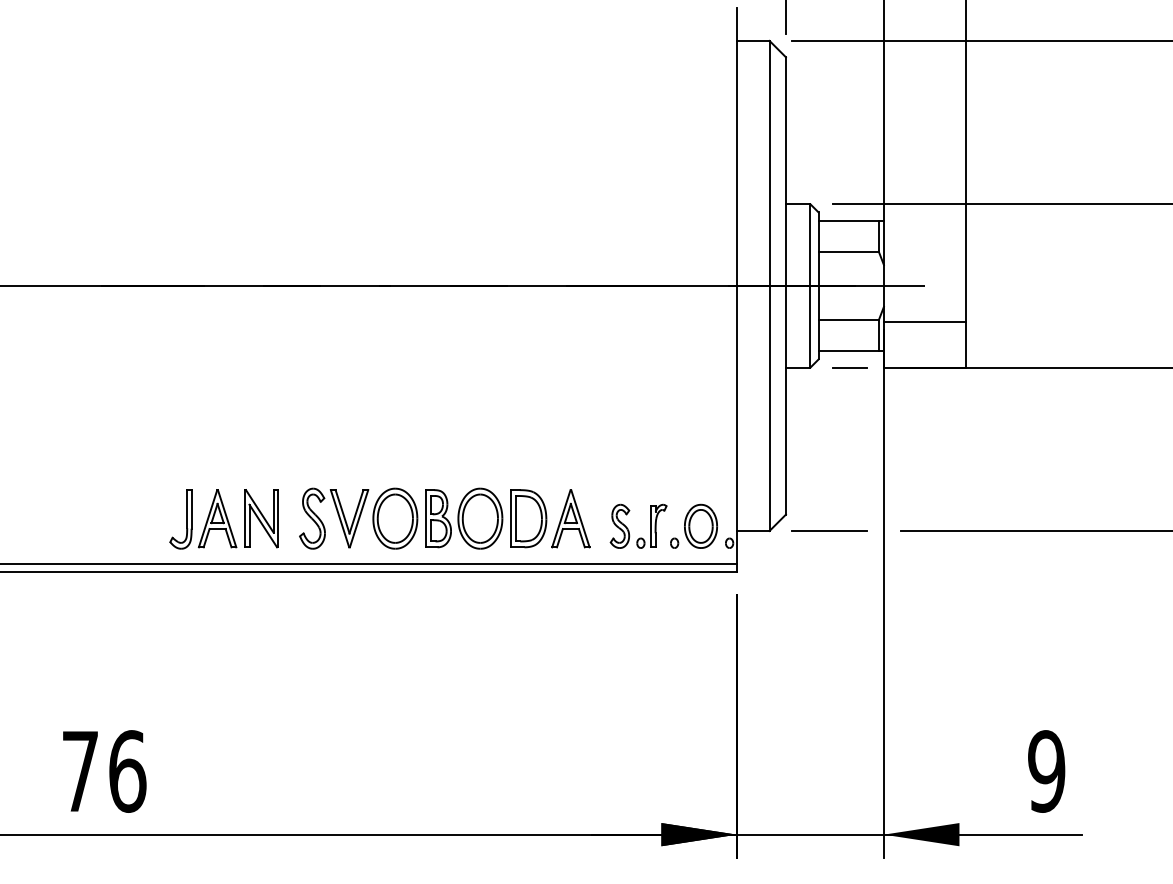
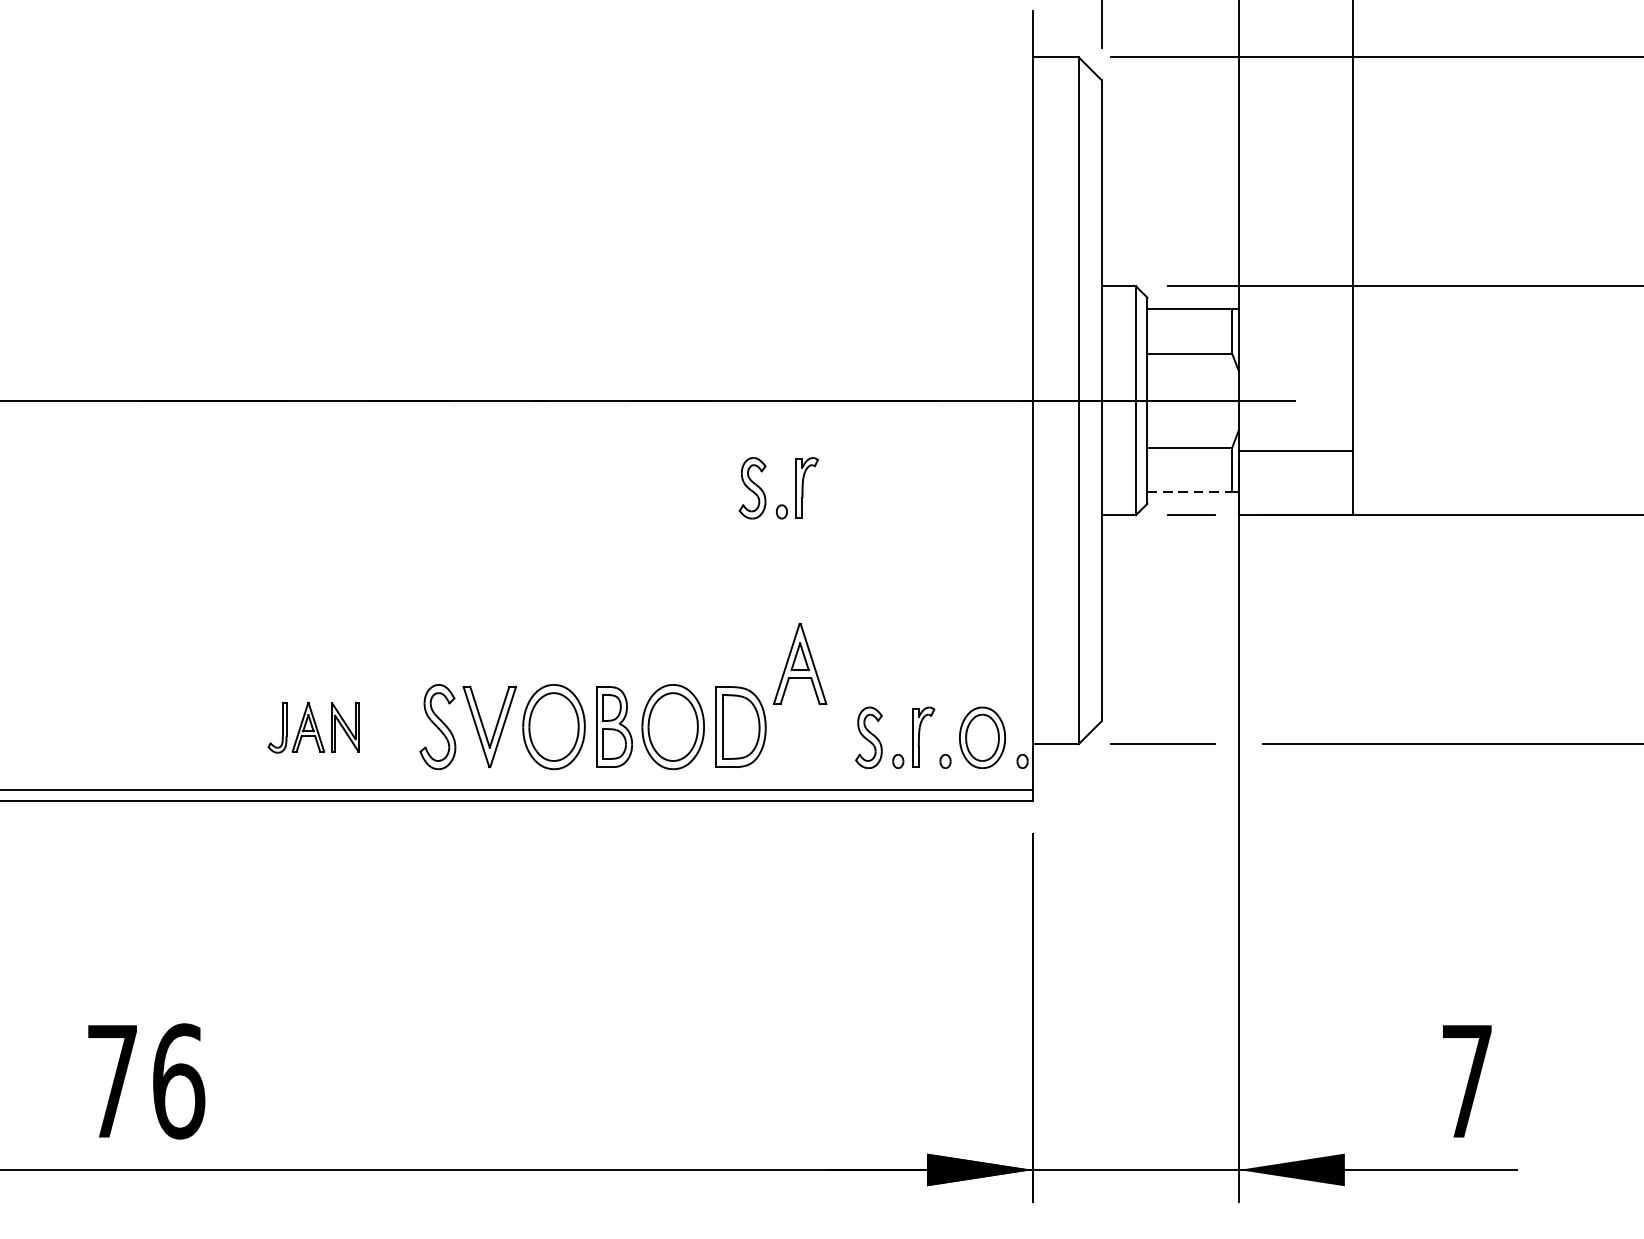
line: (849, 351) -> (1190, 492), solid -> dashed
part: (546, 352) -> (765, 494), added
part: (570, 518) -> (799, 663), moved
part: (223, 519) -> (313, 728), size x0.6
text: (1046, 771) -> (1466, 1081), 9 -> 7

